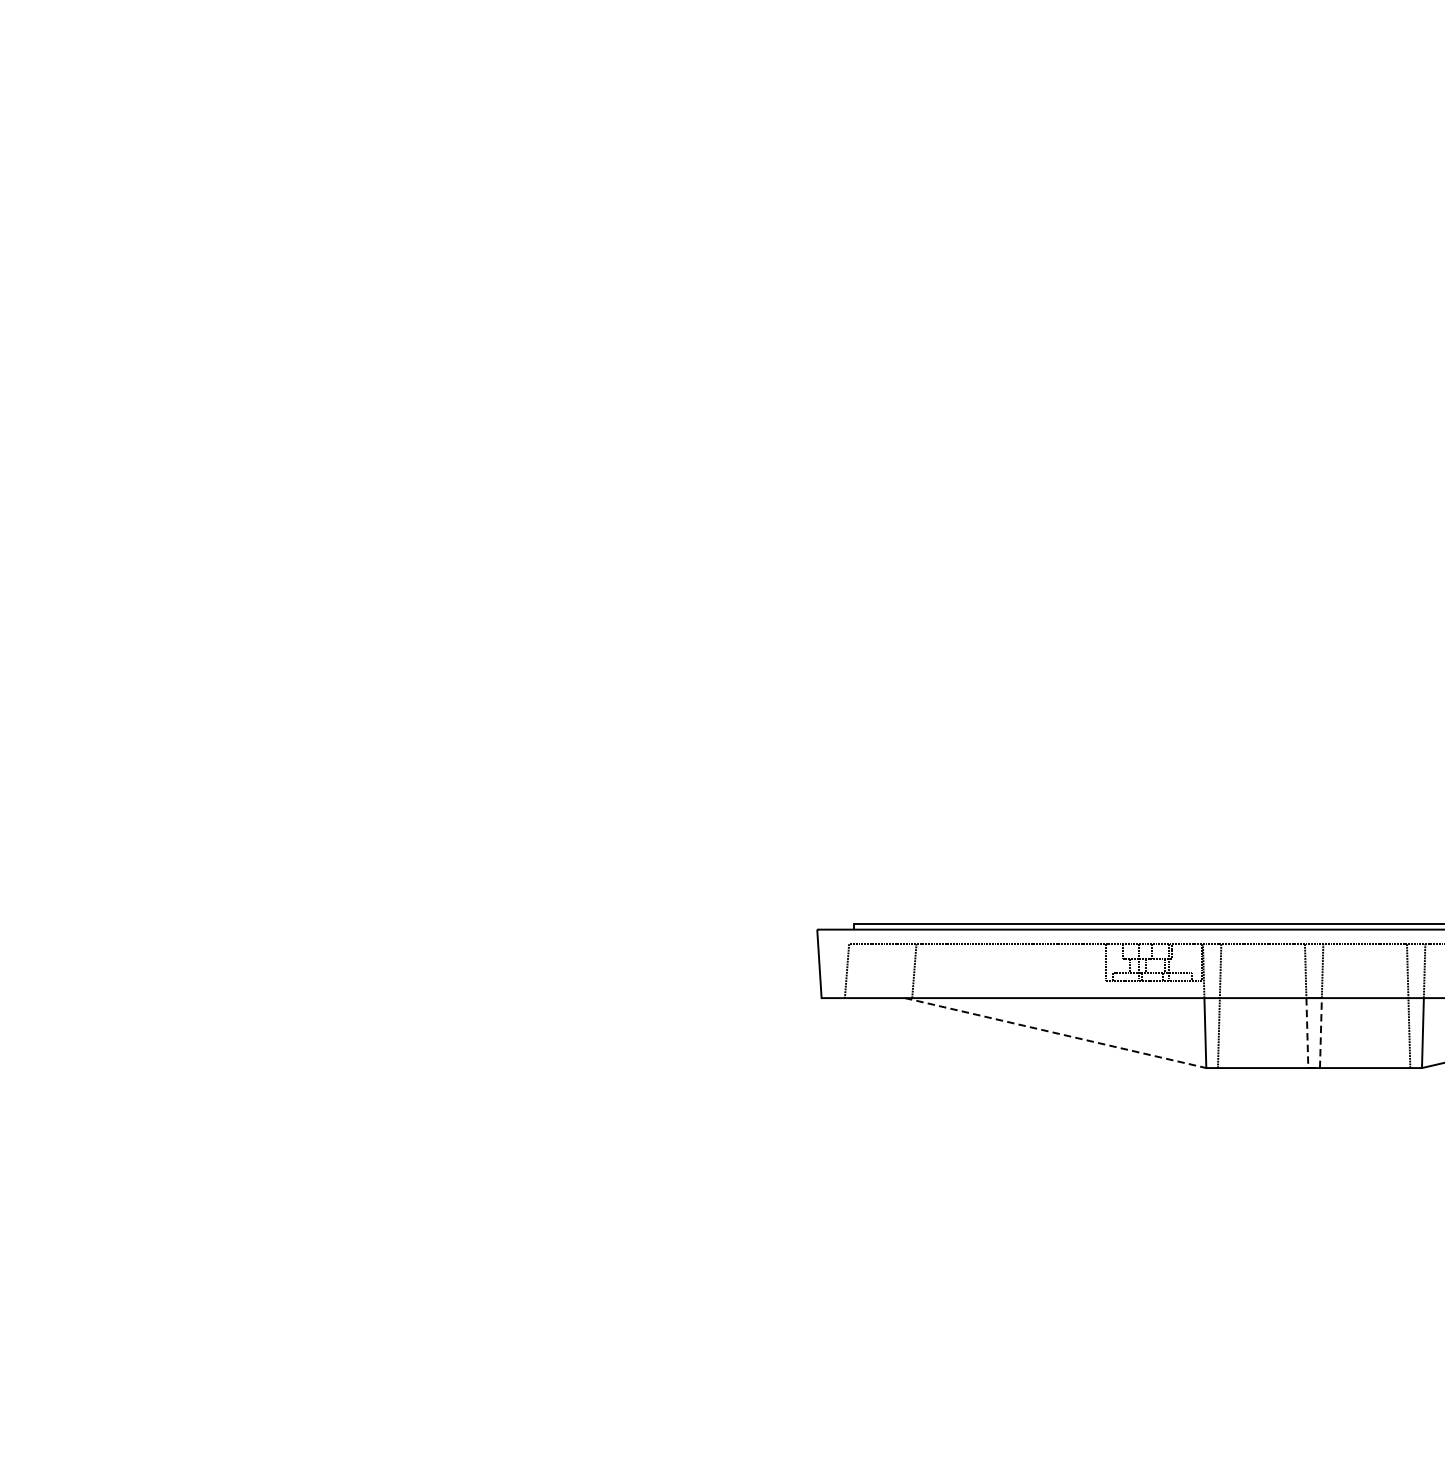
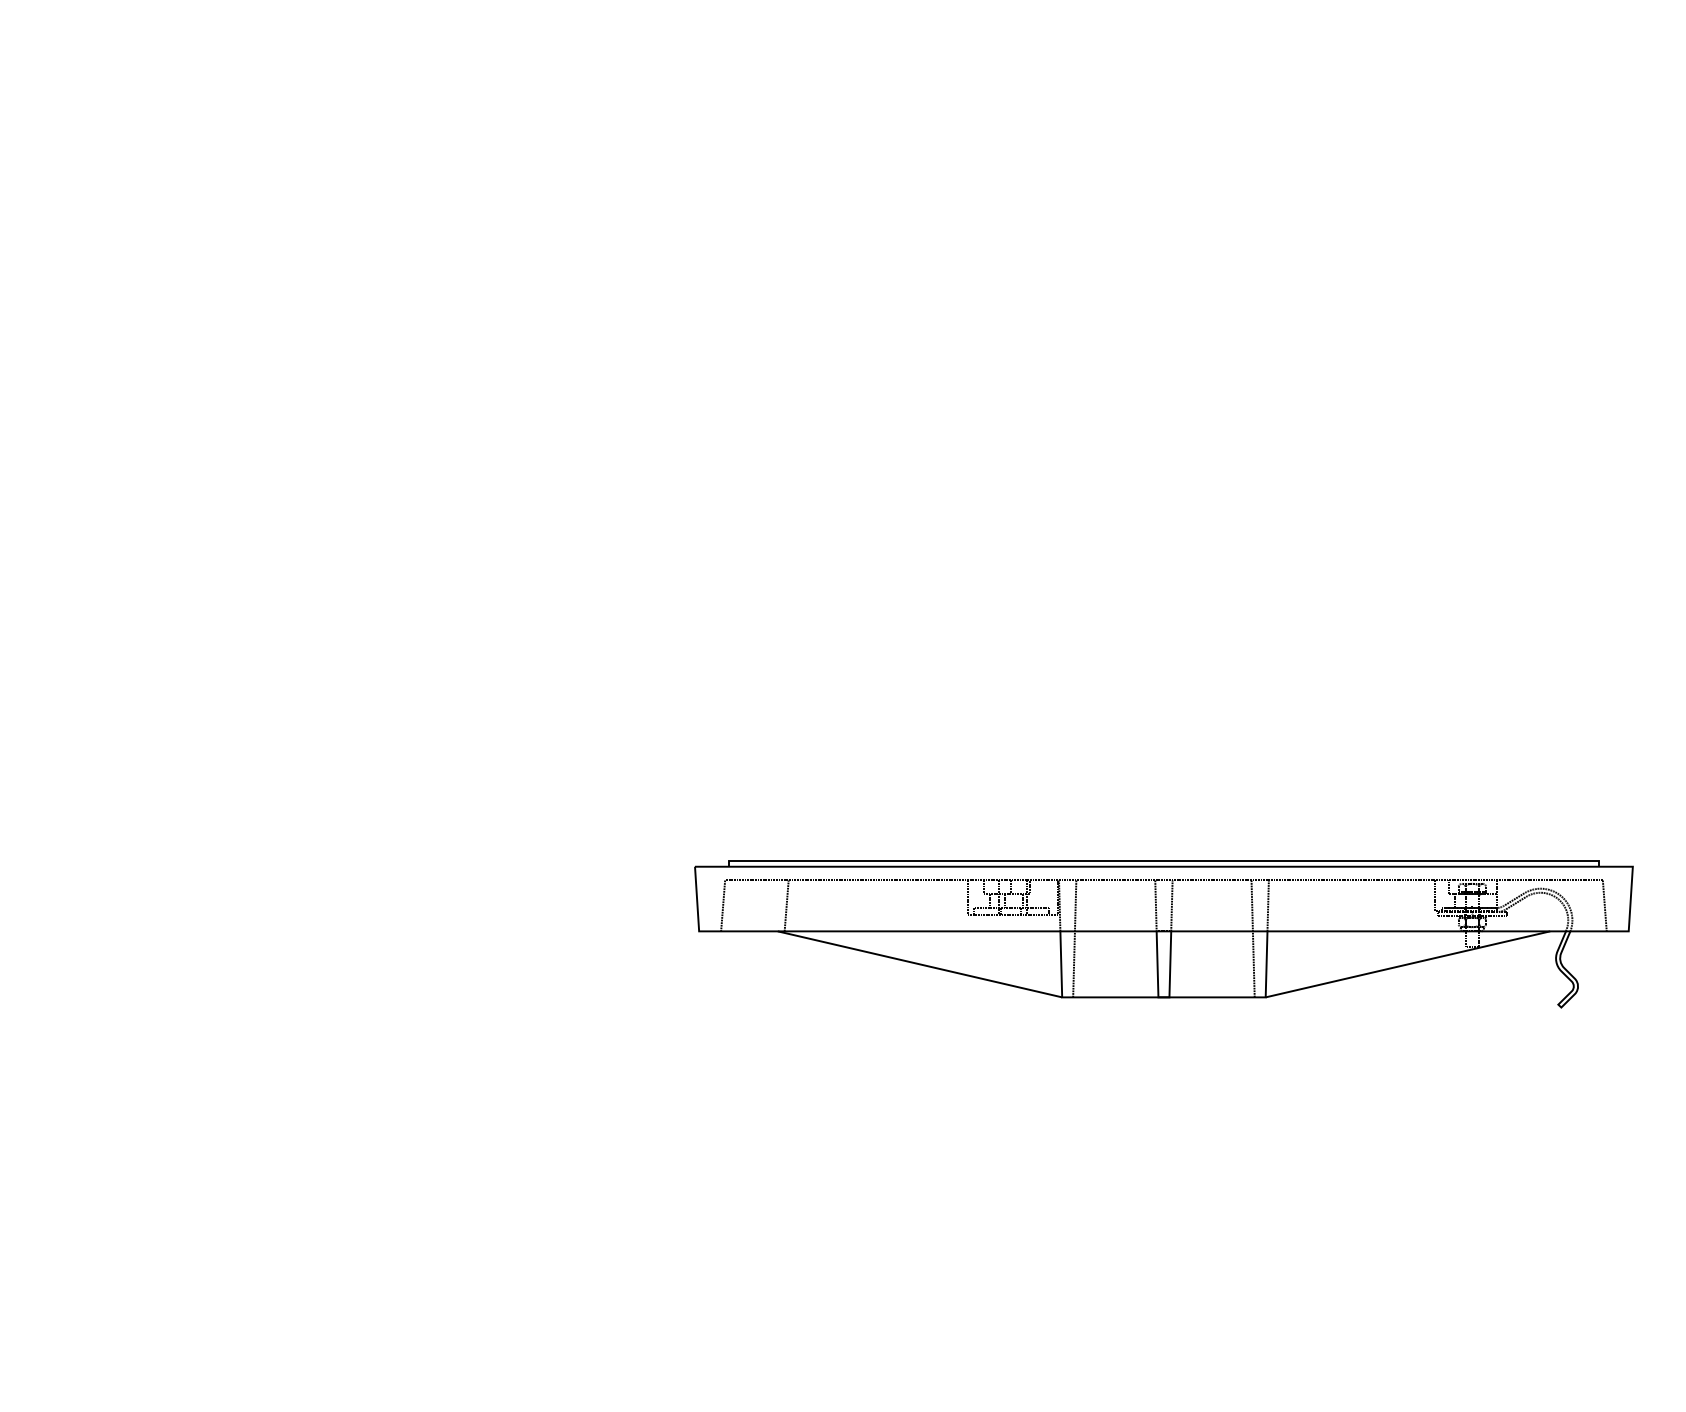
line: (1055, 1033) -> (919, 964), dashed -> solid
line: (1313, 1068) -> (1163, 997), dashed -> solid

